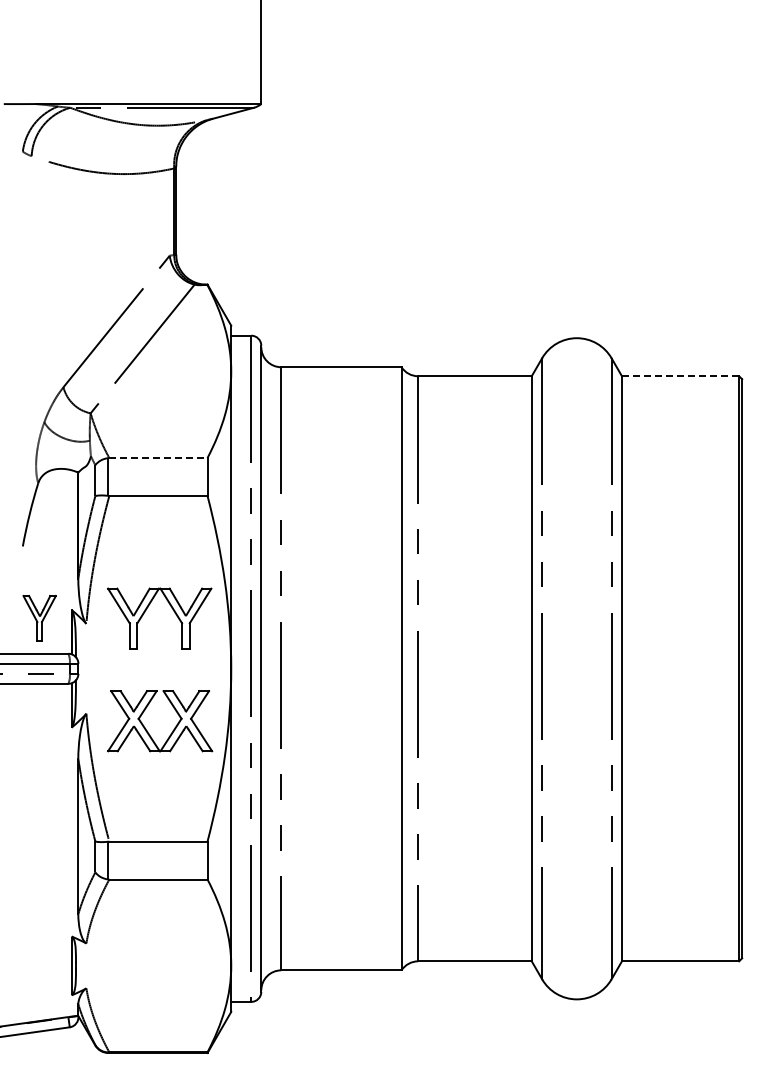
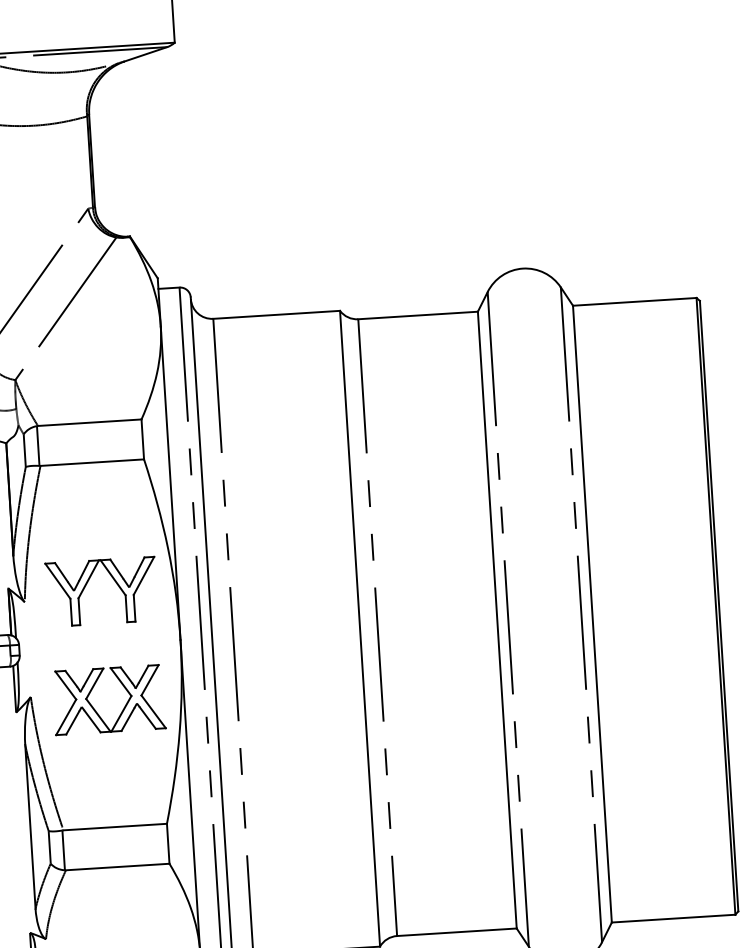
line: (680, 376) -> (634, 302), dashed -> solid
line: (158, 458) -> (89, 423), dashed -> solid

